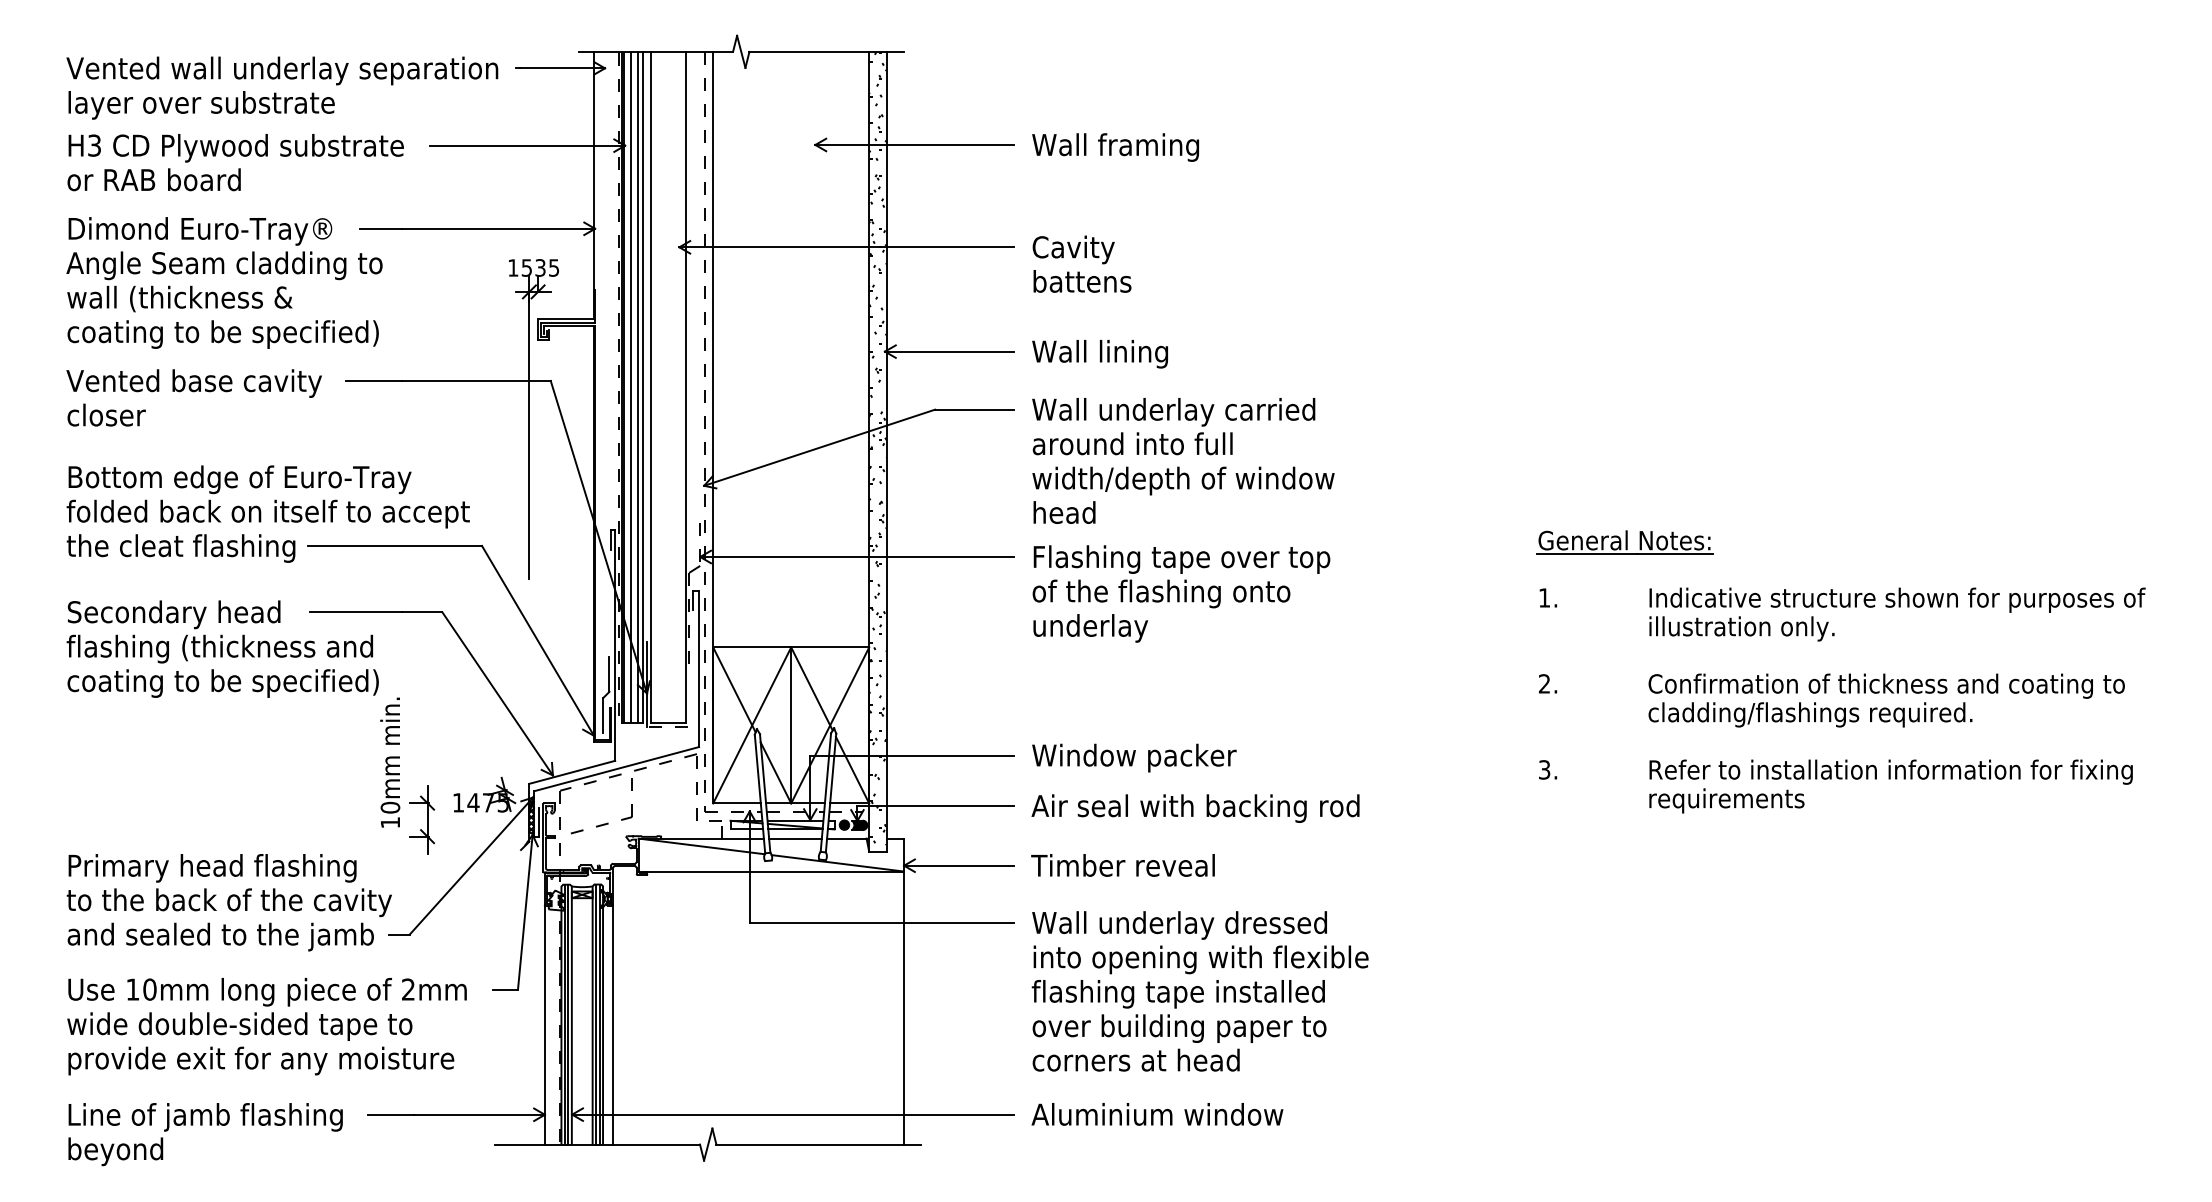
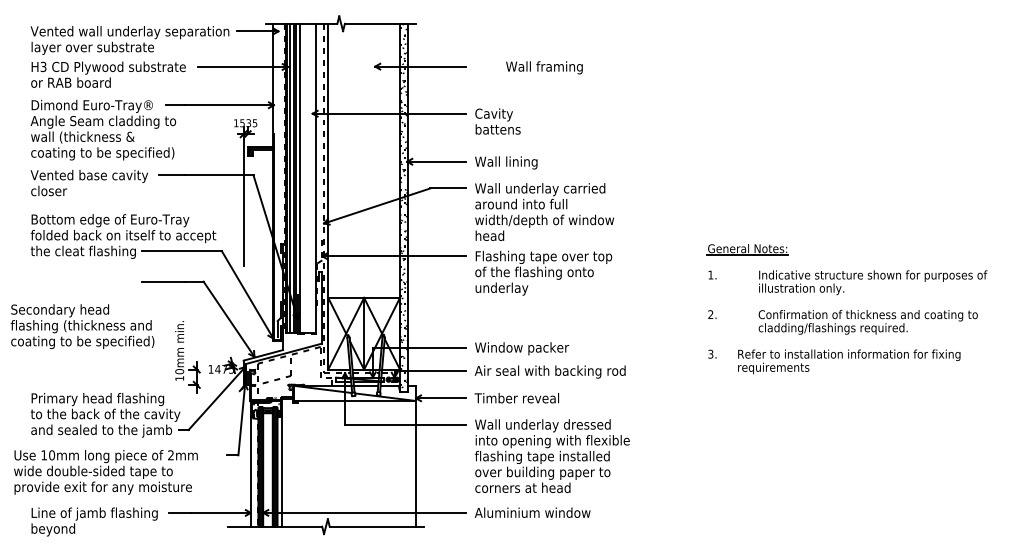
text: (1115, 146) -> (544, 67), moved
text: (222, 648) -> (82, 326), moved
text: (1891, 785) -> (849, 361), moved
text: (266, 1026) -> (105, 472), moved

